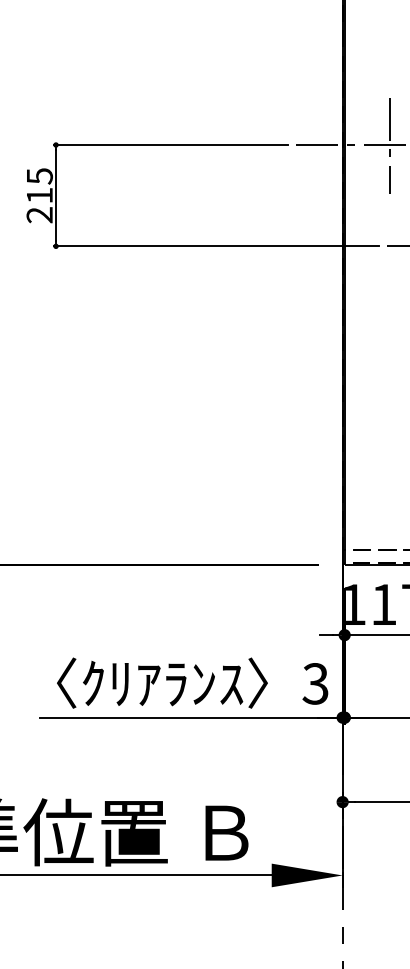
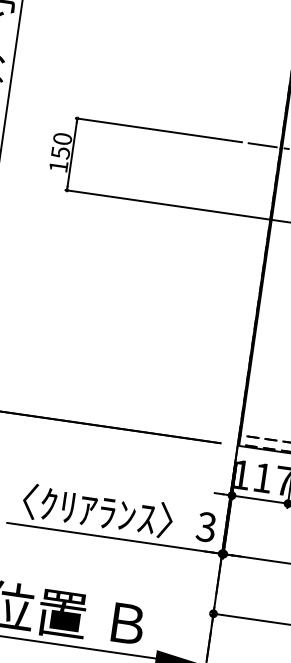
text: (39, 195) -> (60, 152), 215 -> 150

